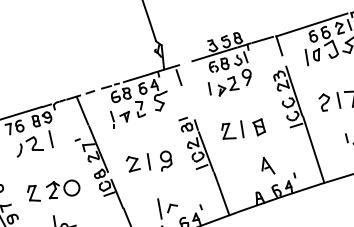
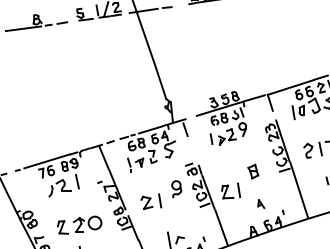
part: (233, 129) -> (231, 190), moved
part: (165, 161) -> (176, 189), moved
part: (268, 164) -> (261, 203), size x0.6

